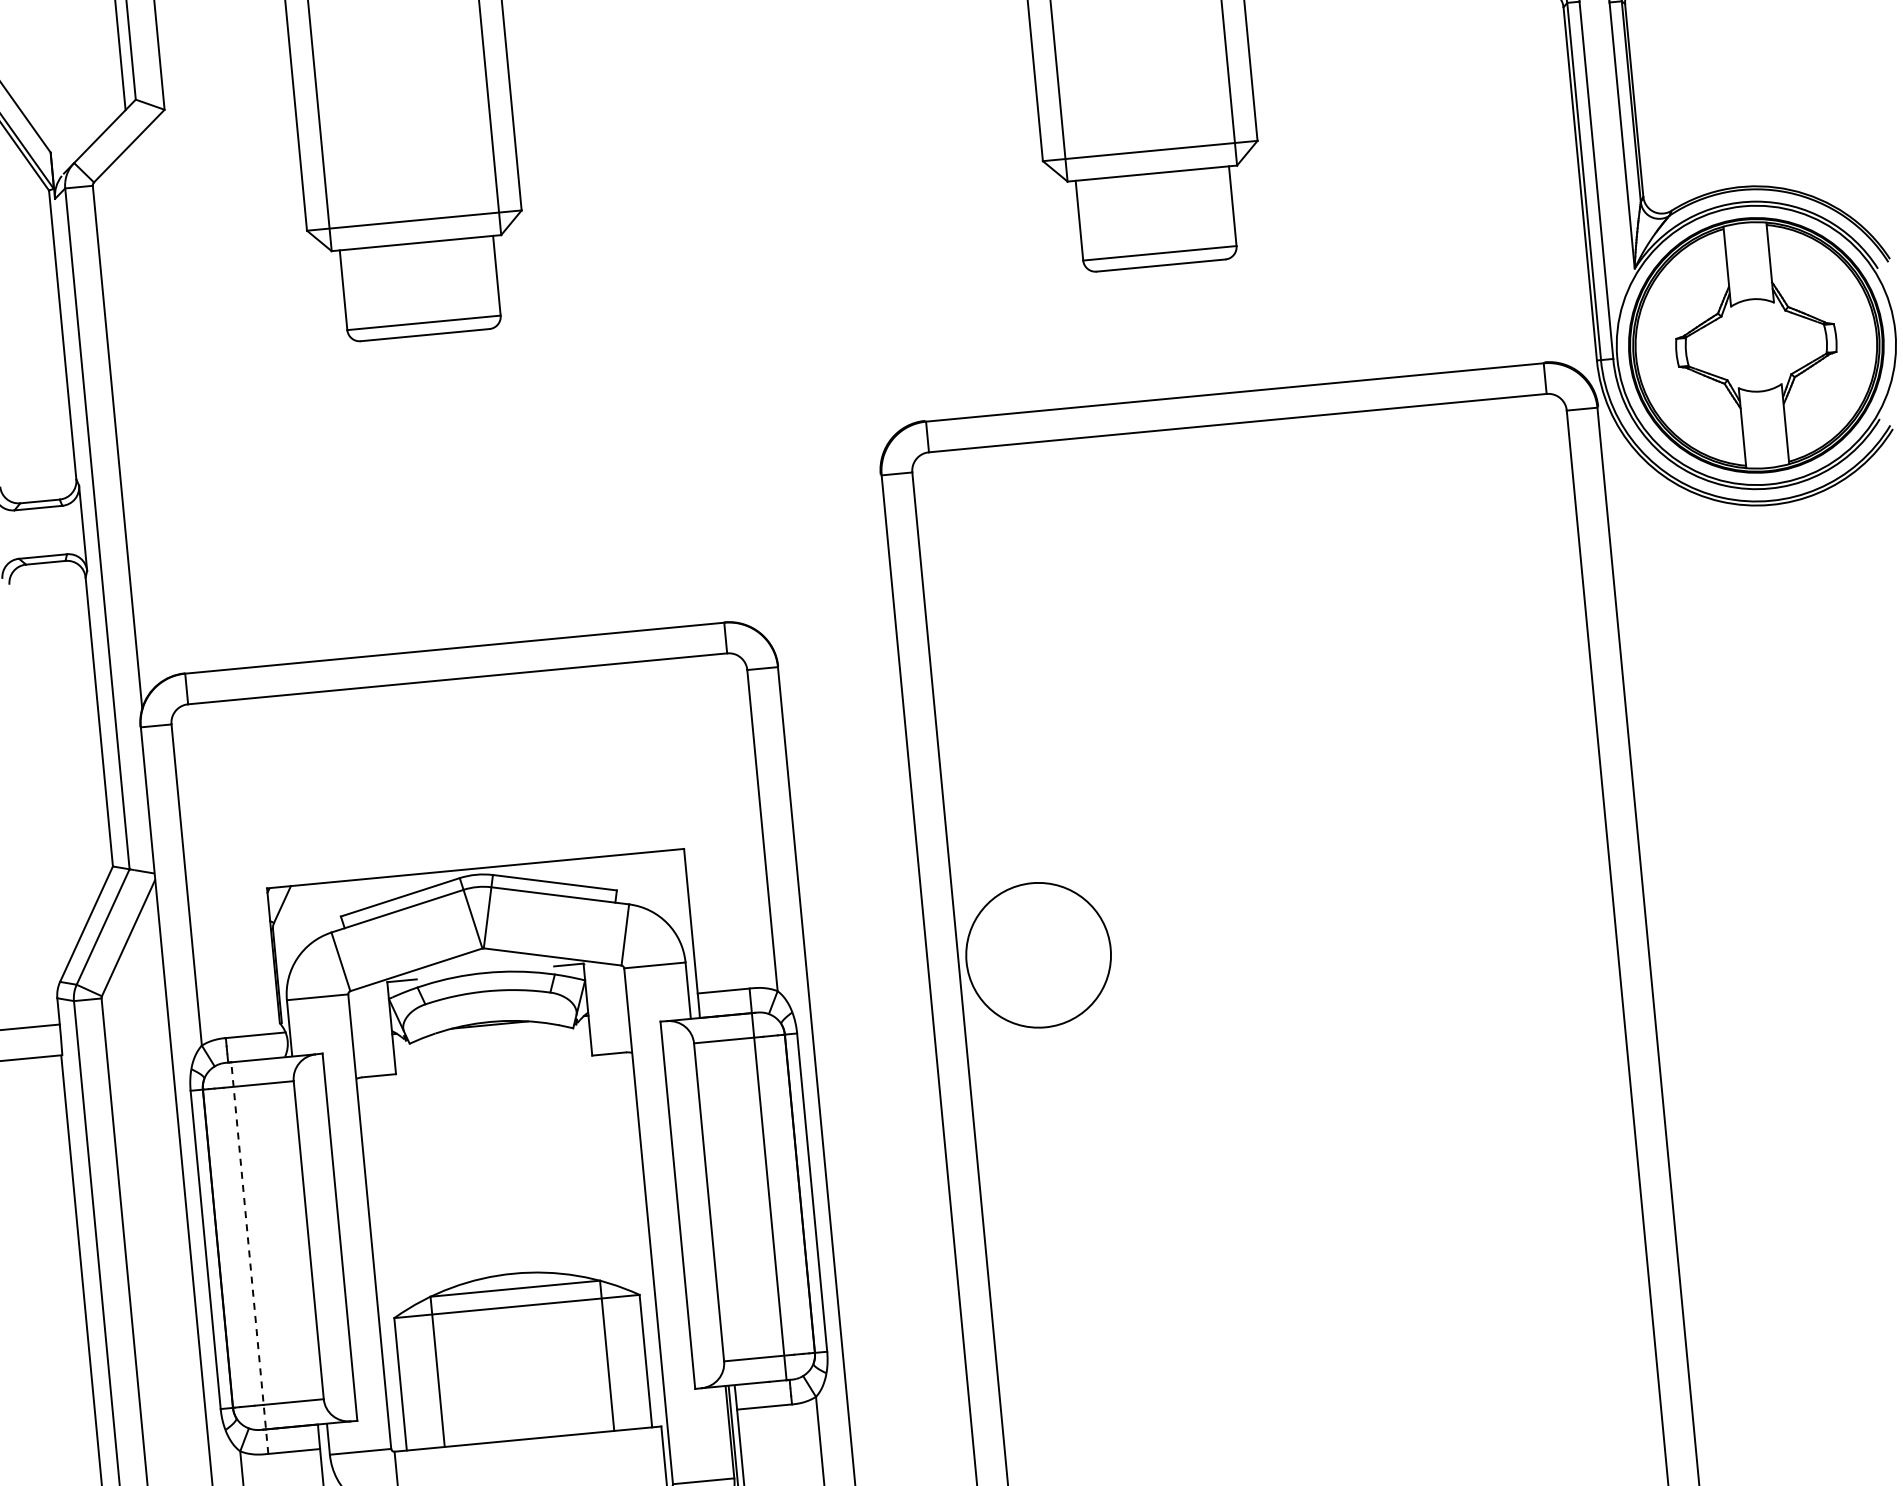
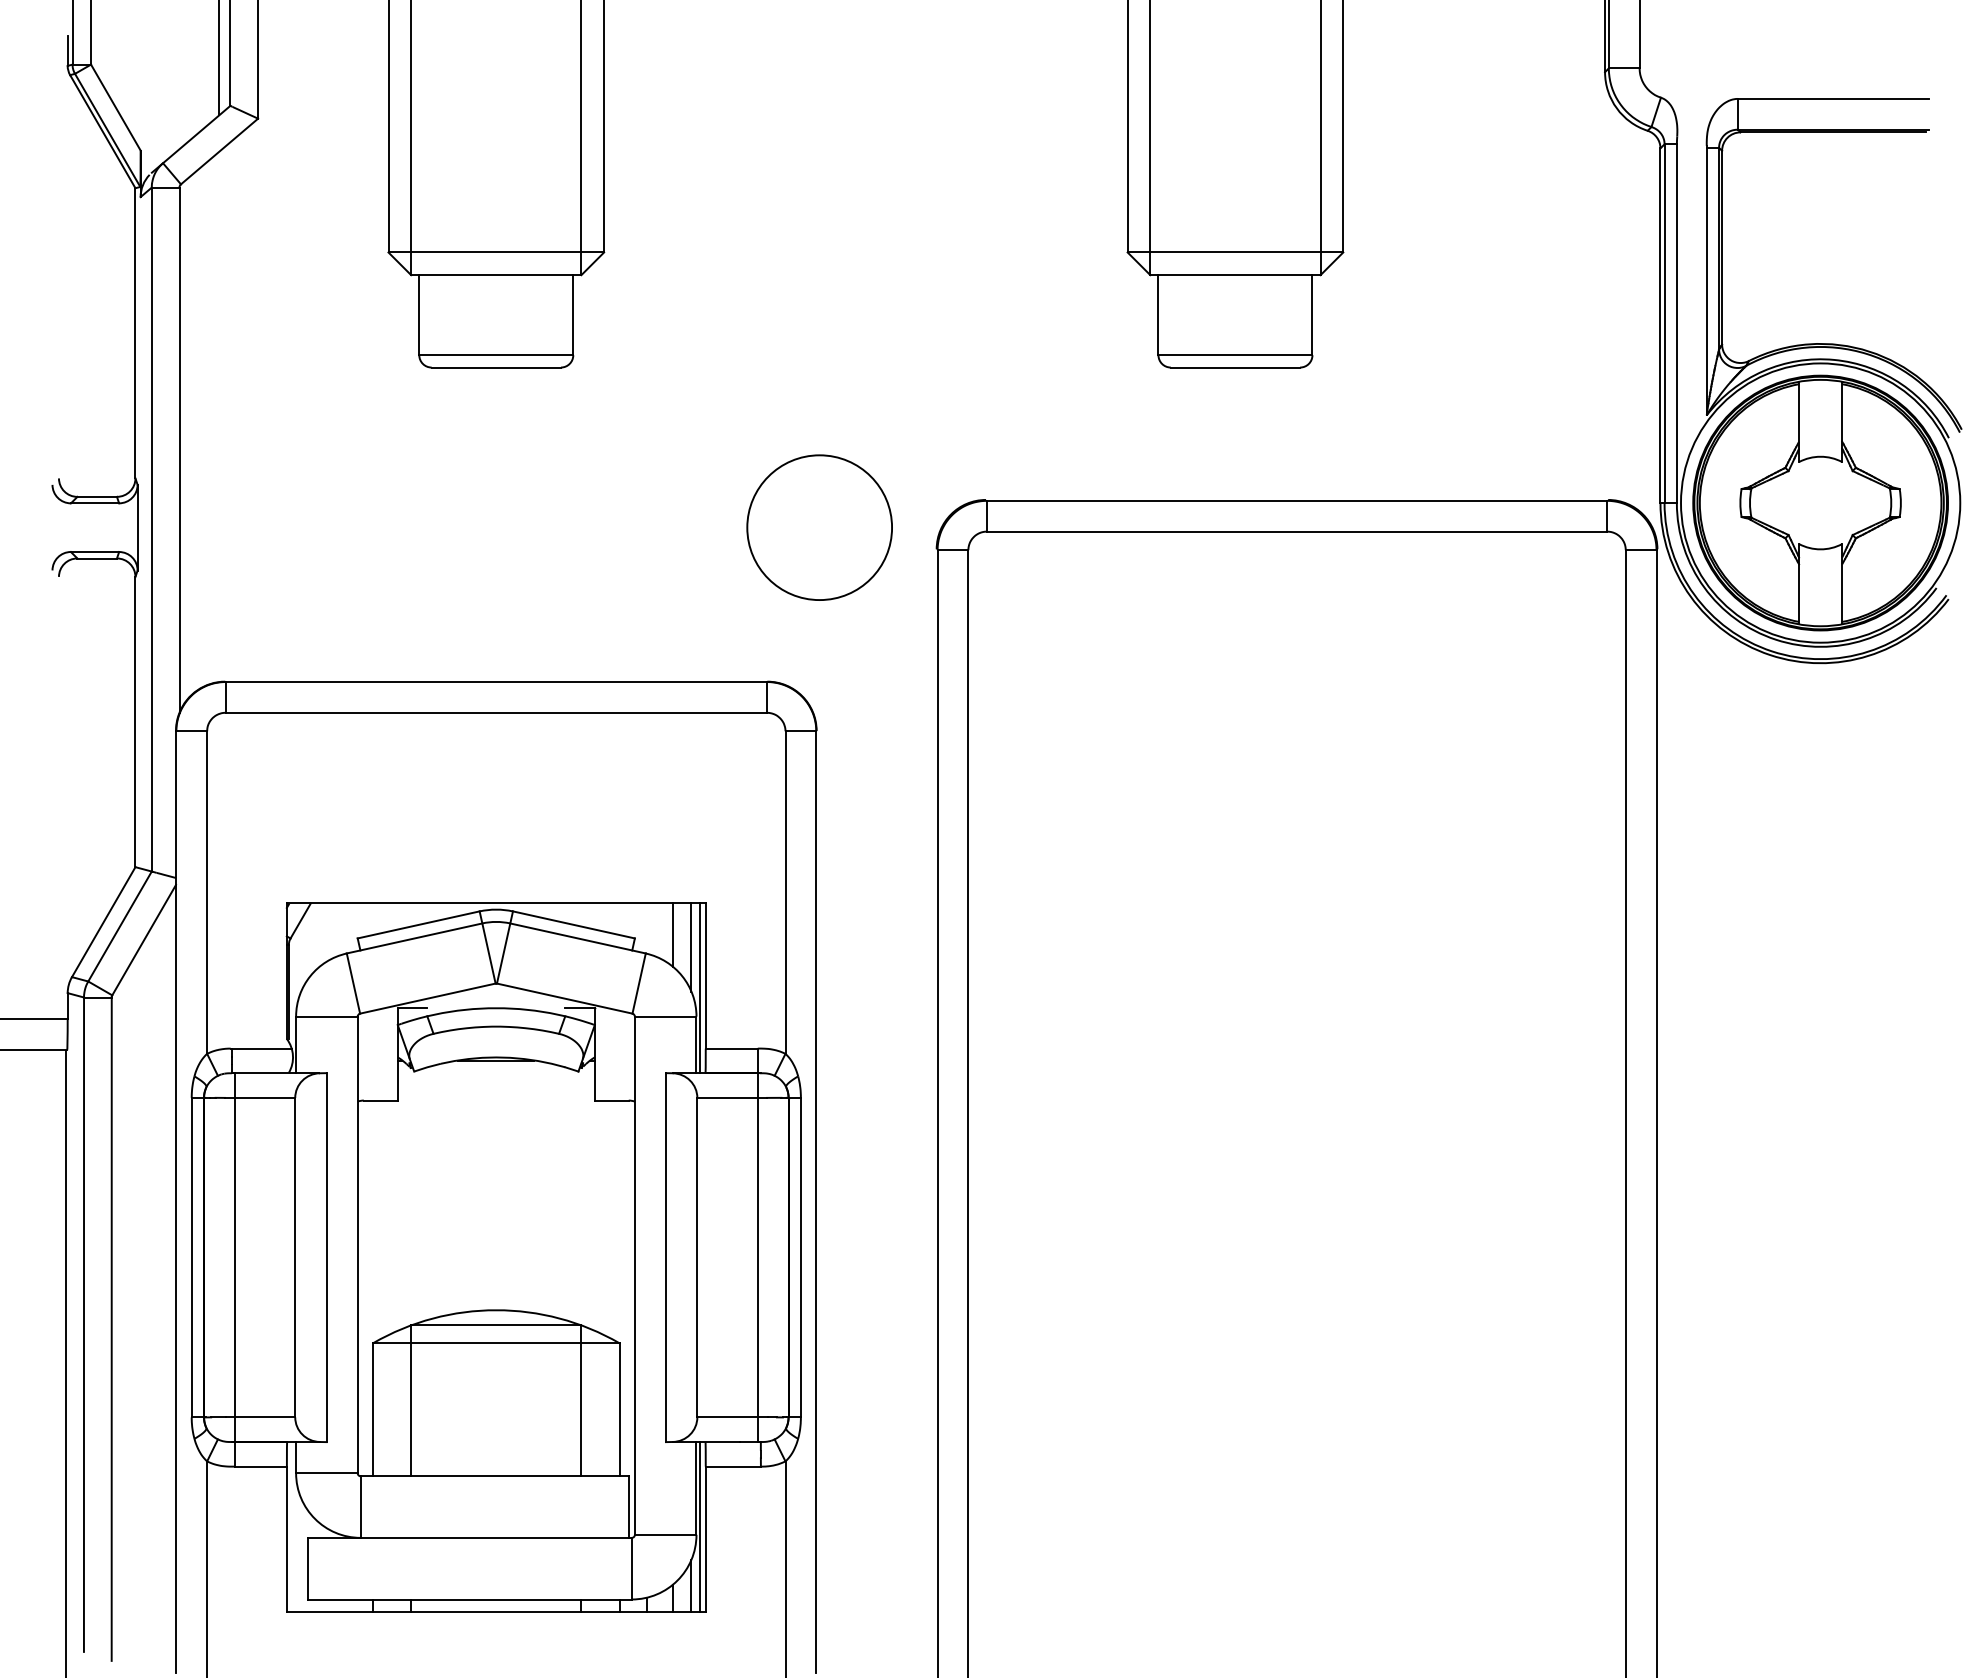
line: (653, 882) -> (672, 934), added
line: (674, 894) -> (691, 947), added
line: (685, 933) -> (699, 987), added
circle: (1038, 955) -> (819, 527), moved
line: (249, 1257) -> (234, 1269), dashed -> solid

